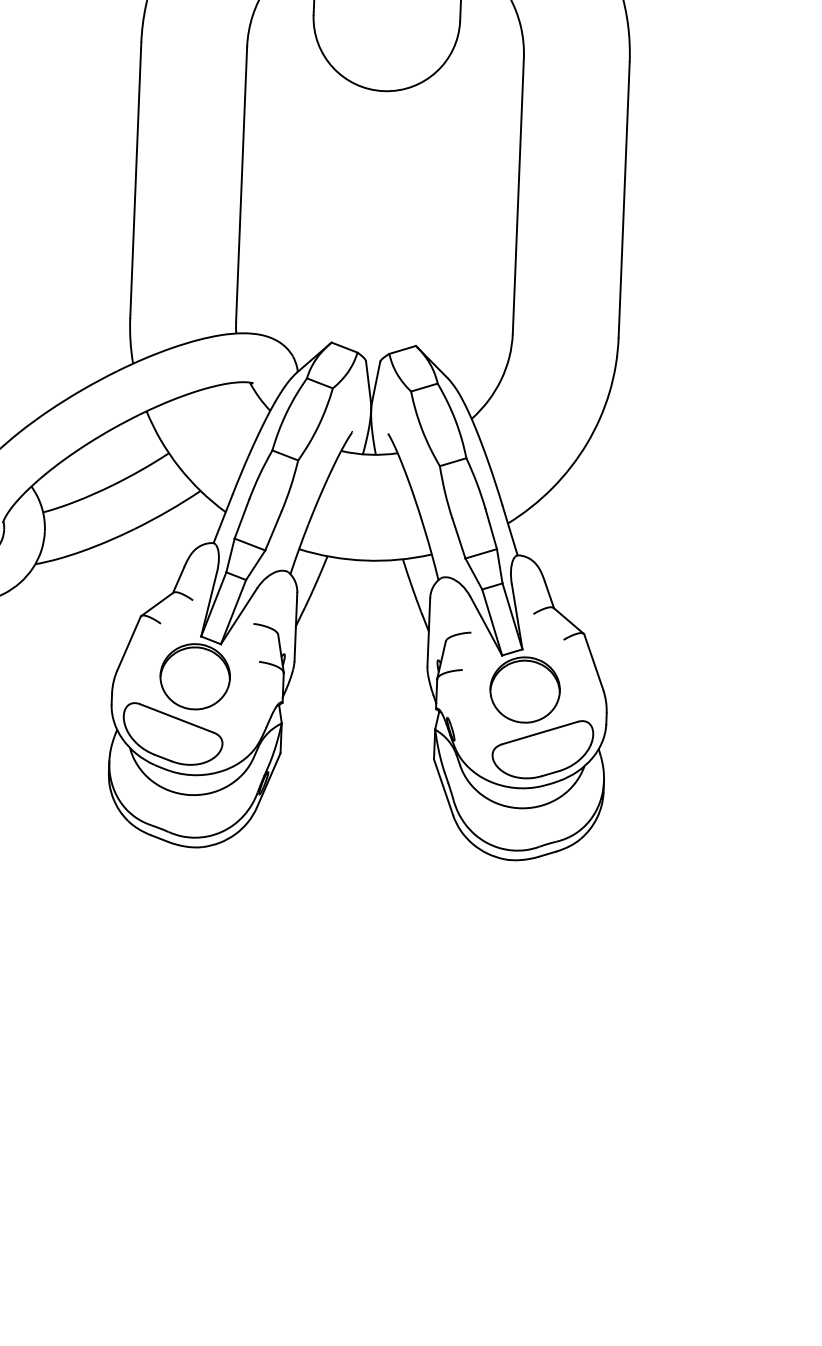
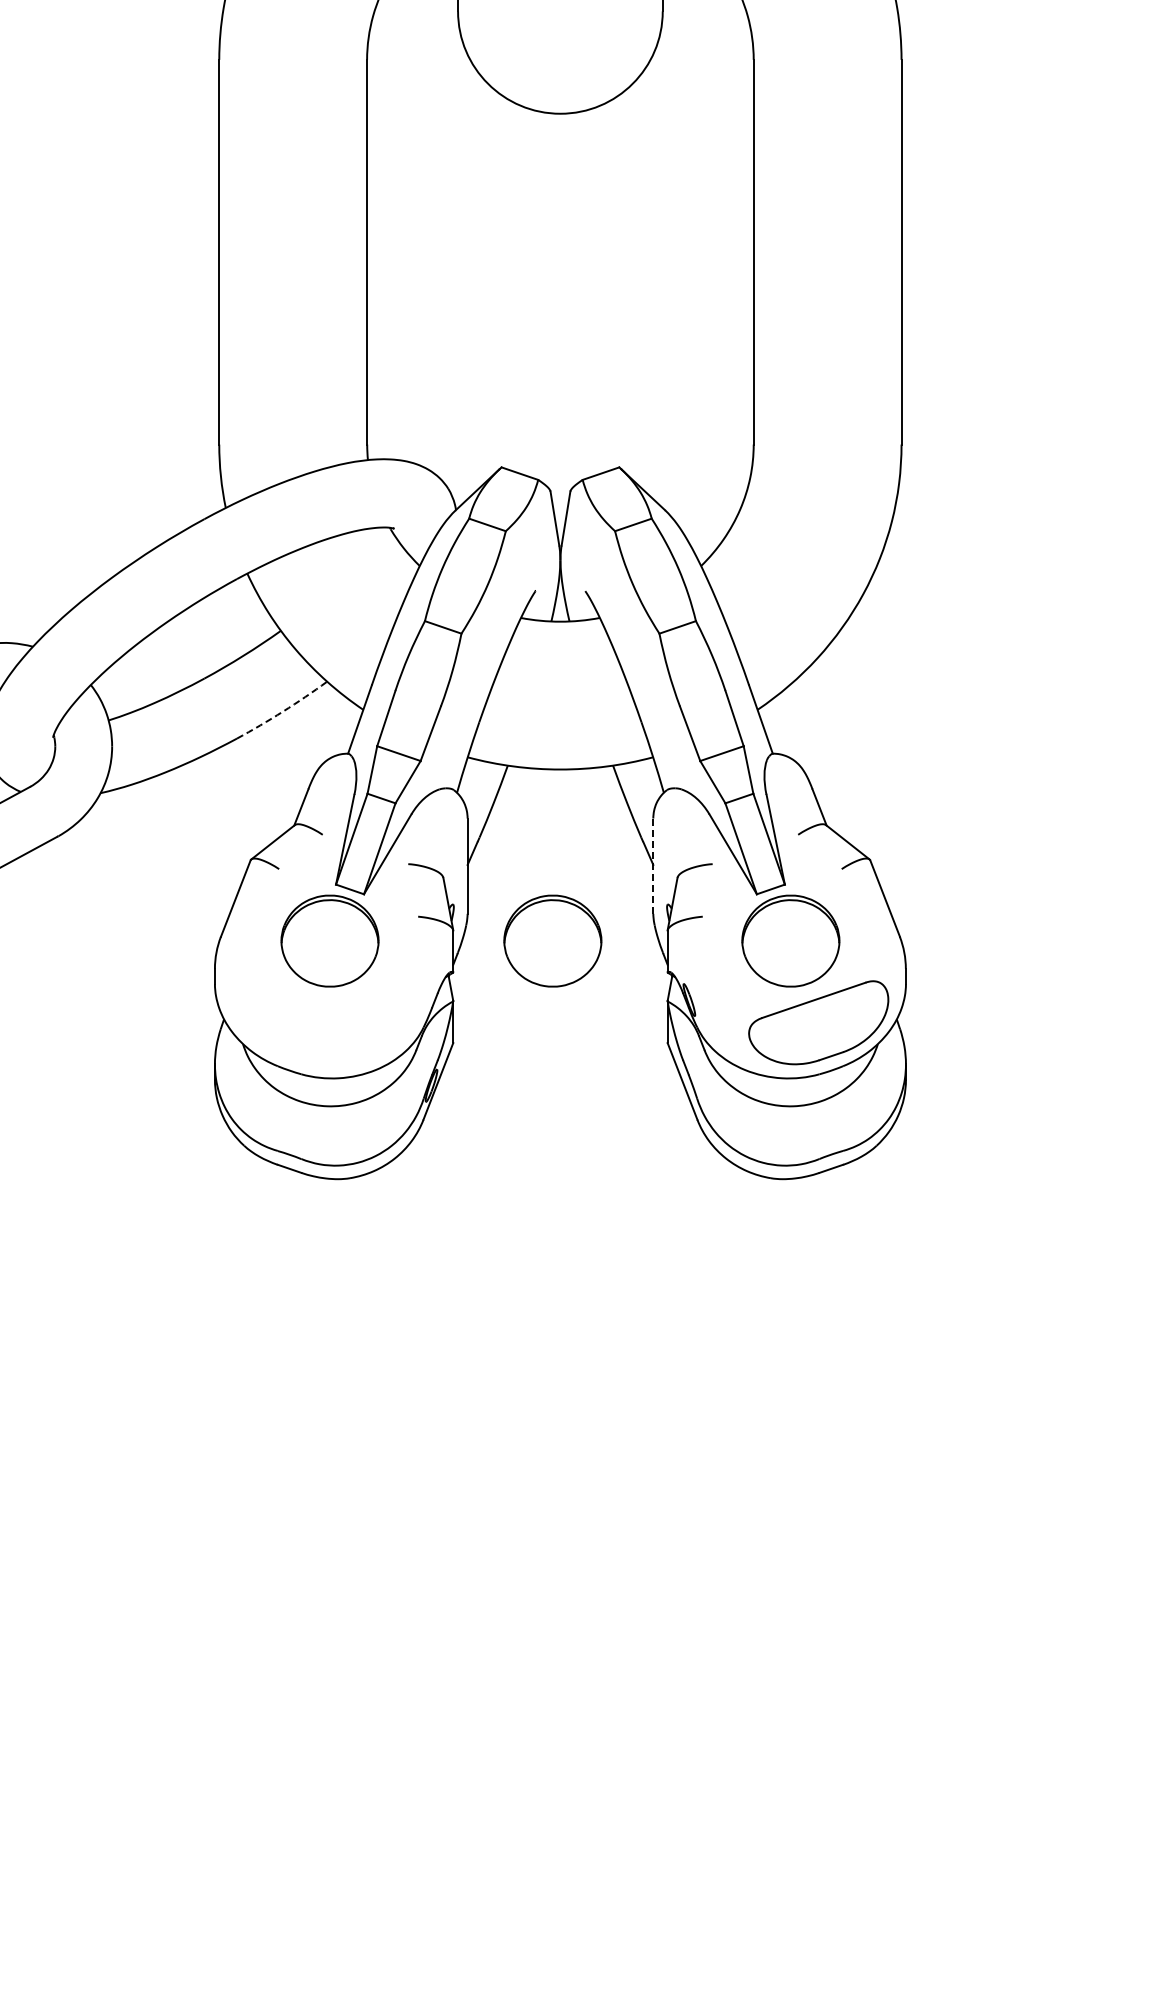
arc: (168, 511) -> (283, 711), solid -> dashed
line: (428, 632) -> (653, 866), solid -> dashed
part: (354, 682) -> (552, 940), added
part: (172, 734) -> (301, 1022), removed

